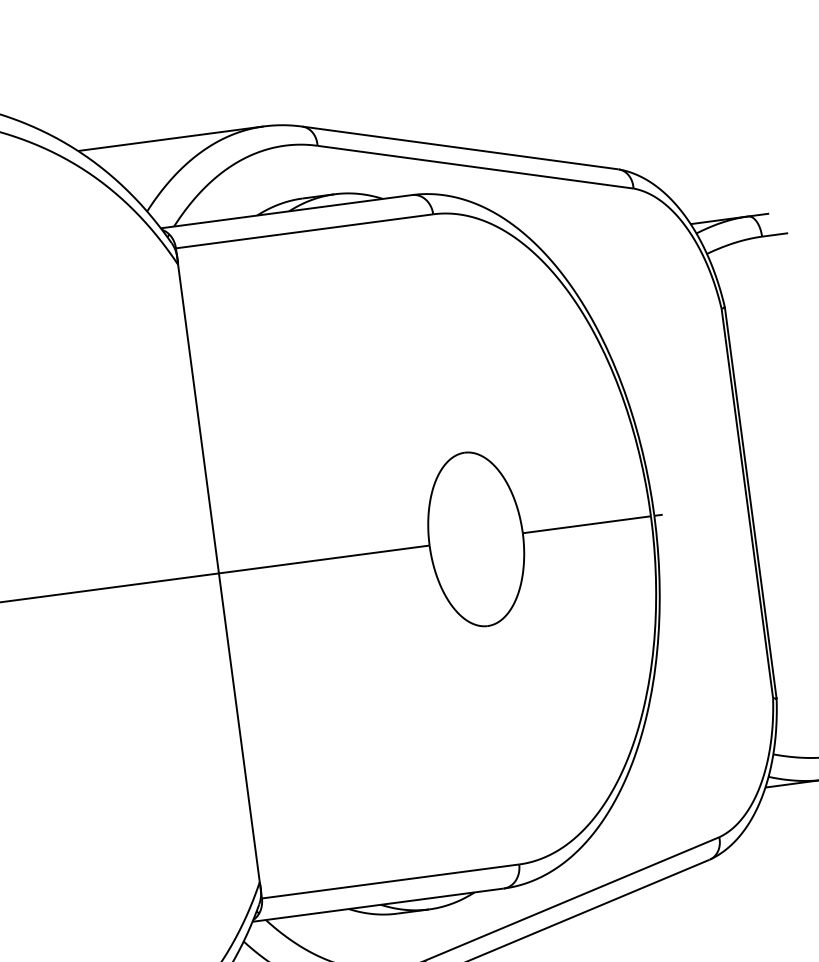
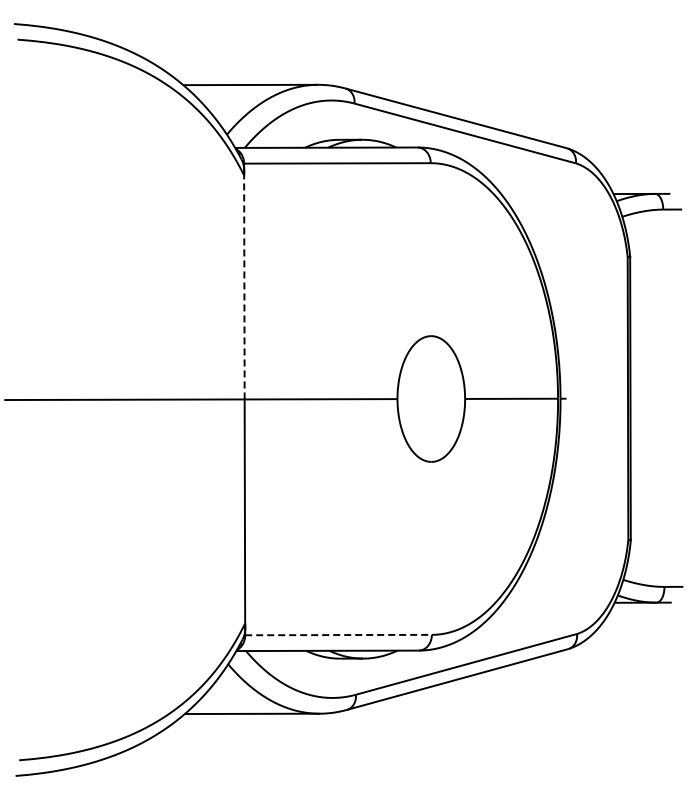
line: (198, 419) -> (244, 287), solid -> dashed
line: (391, 881) -> (339, 635), solid -> dashed

